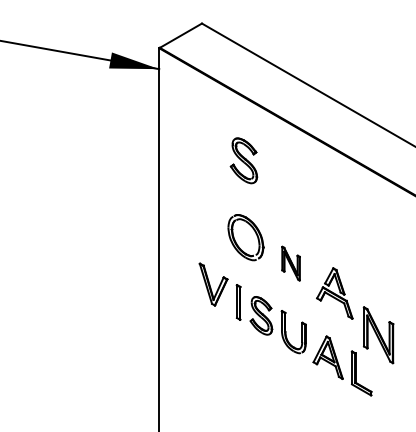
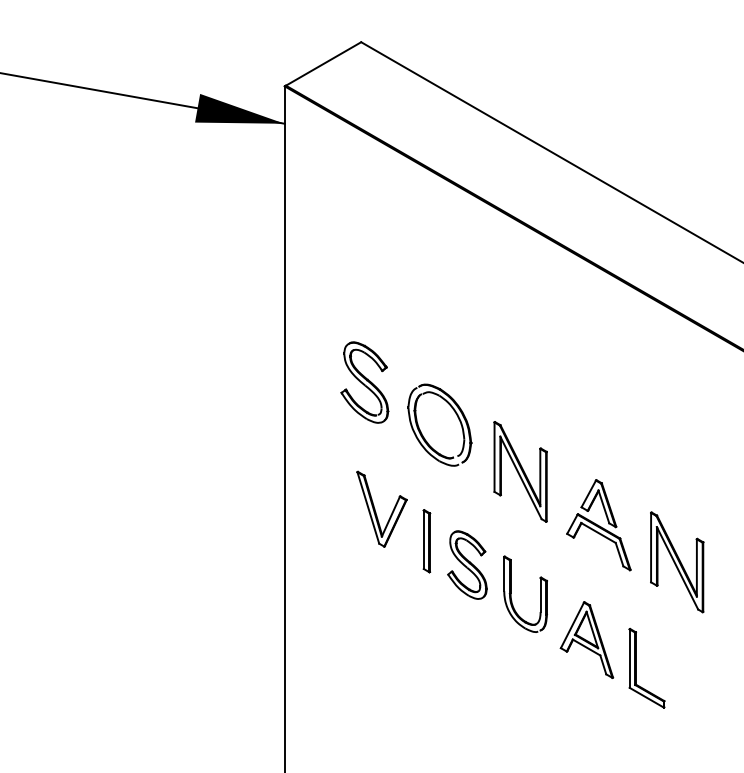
part: (243, 160) -> (363, 382), moved
part: (290, 263) -> (519, 471), size x1.67
part: (378, 335) -> (677, 562), moved

